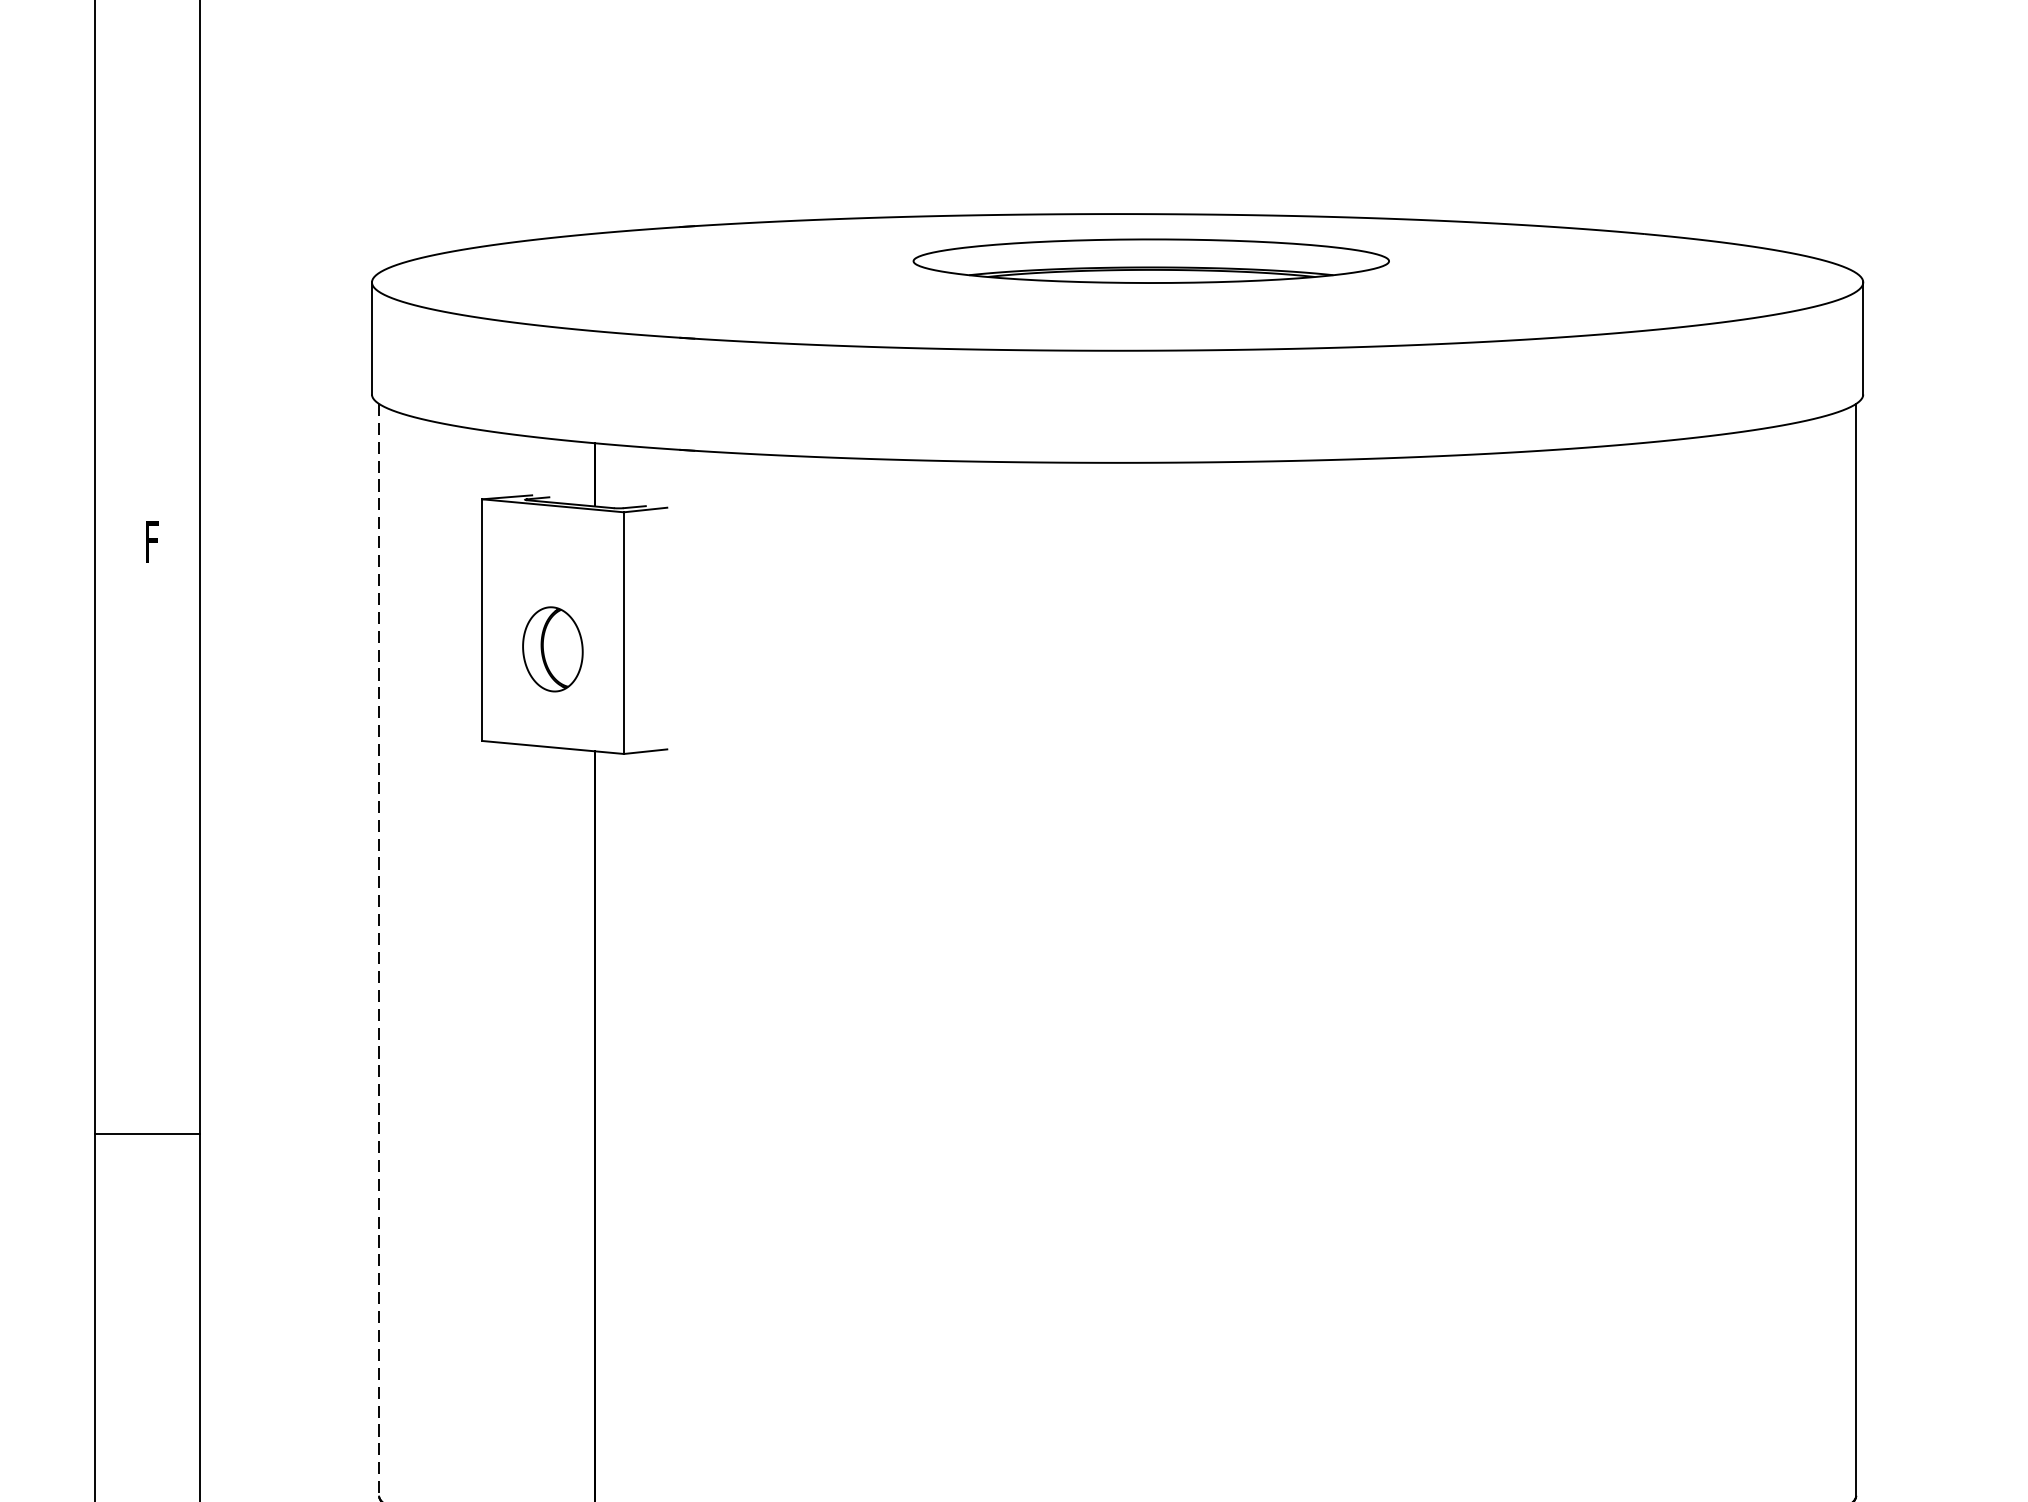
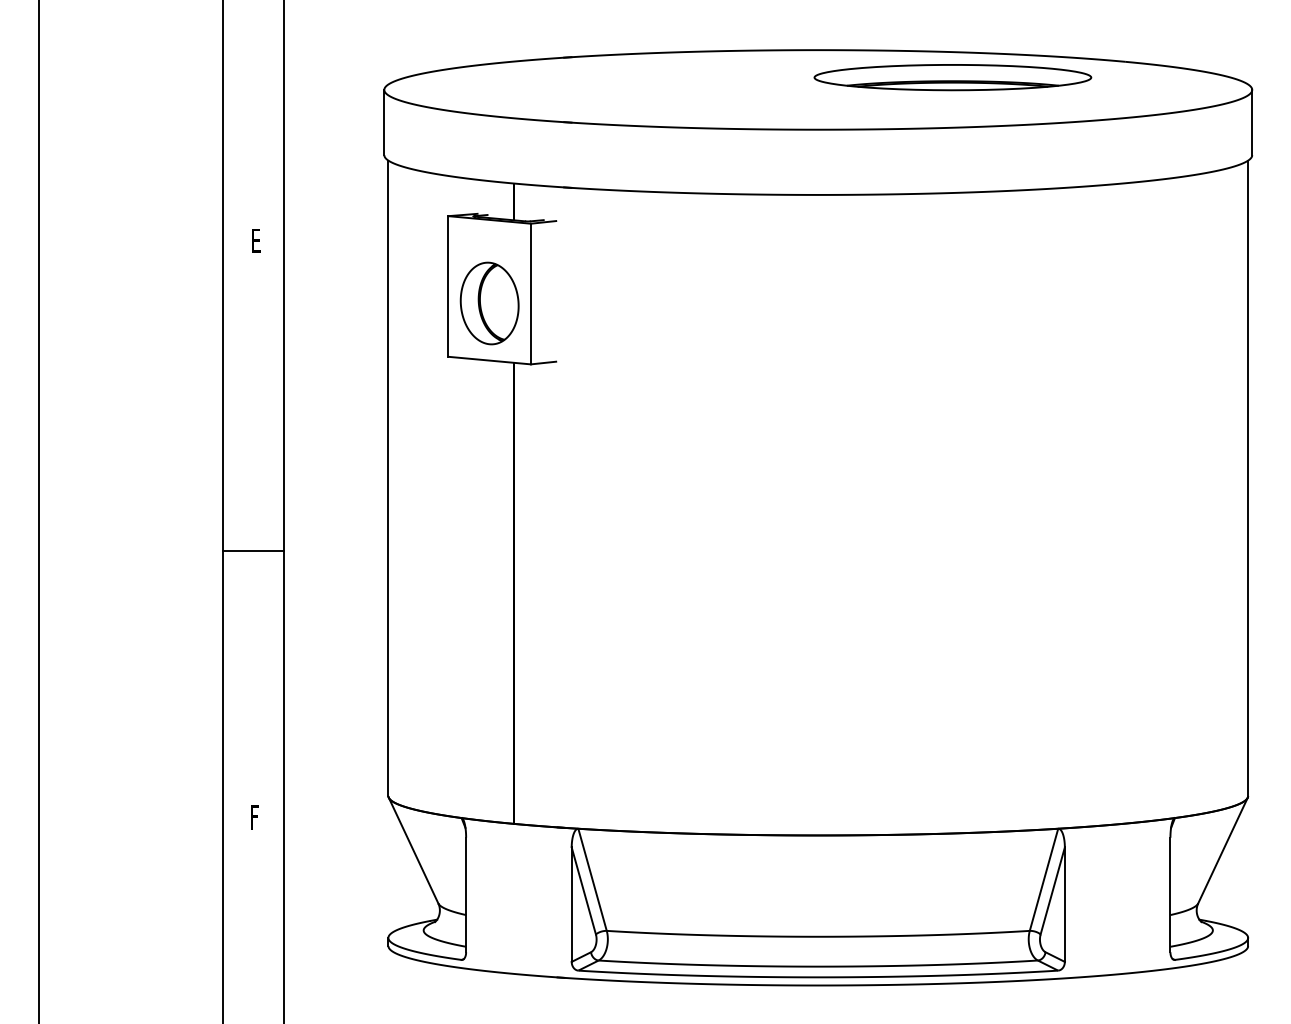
part: (1150, 261) -> (952, 77), moved
text: (152, 541) -> (256, 240), F -> E
part: (552, 649) -> (489, 303), size x1.67
line: (379, 950) -> (388, 478), dashed -> solid
line: (147, 1133) -> (253, 550), moved

